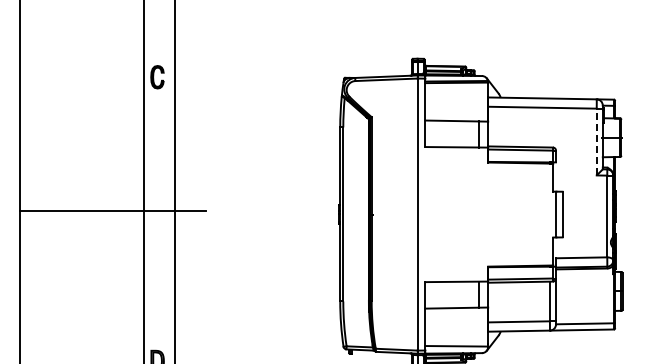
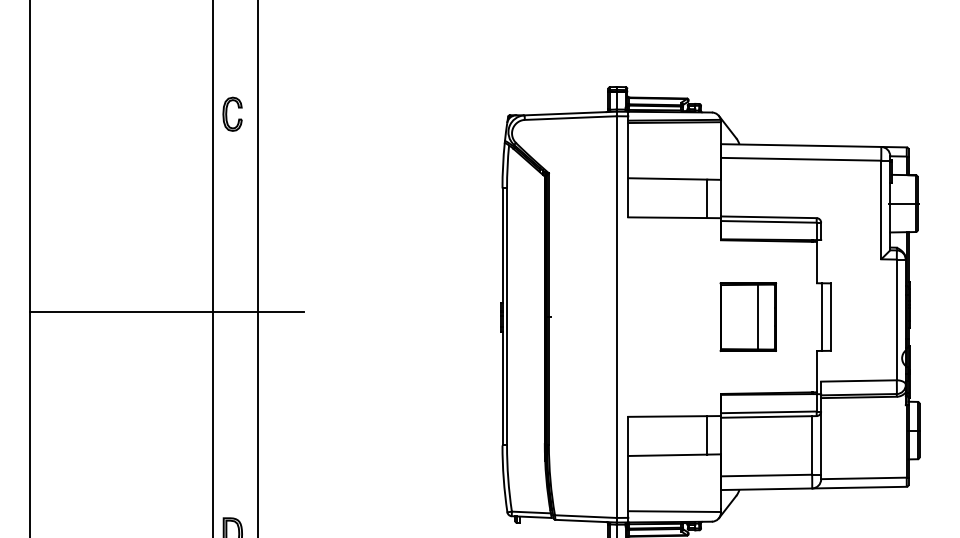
line: (596, 141) -> (880, 209), dashed -> solid
part: (506, 214) -> (748, 316), added

